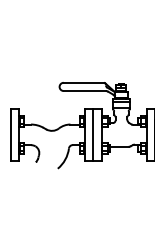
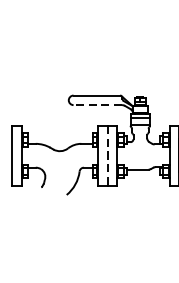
line: (84, 91) -> (97, 105), solid -> dashed
line: (93, 134) -> (108, 155), solid -> dashed

